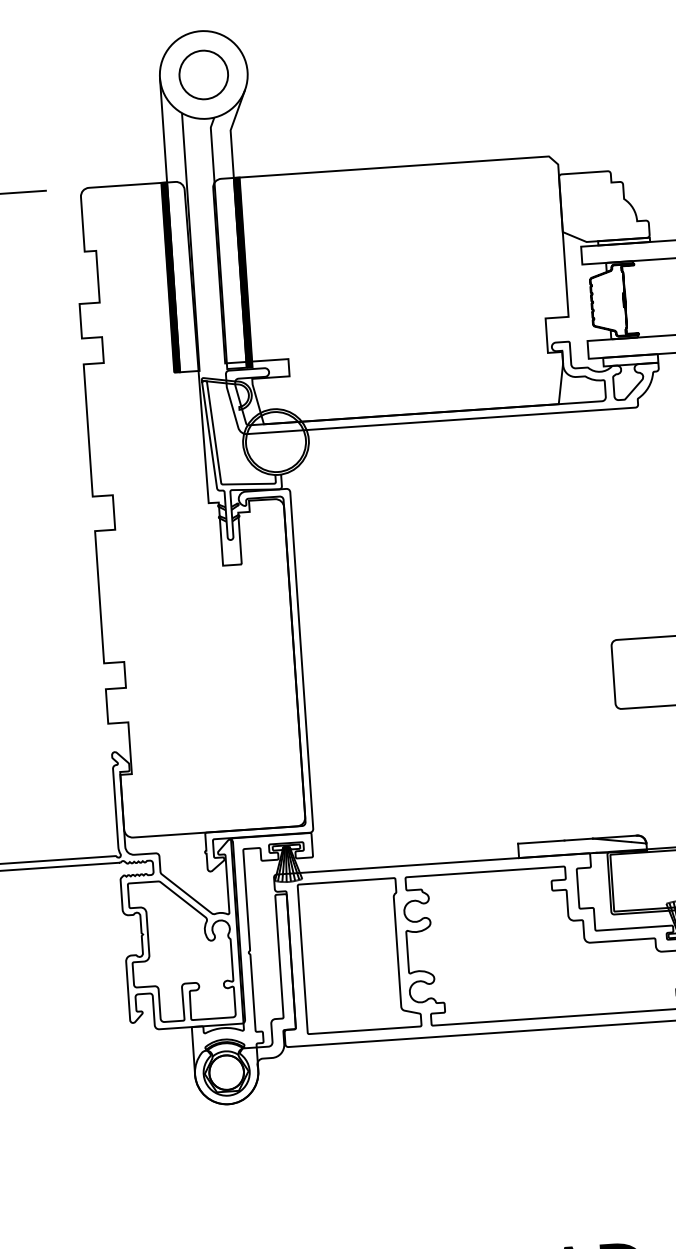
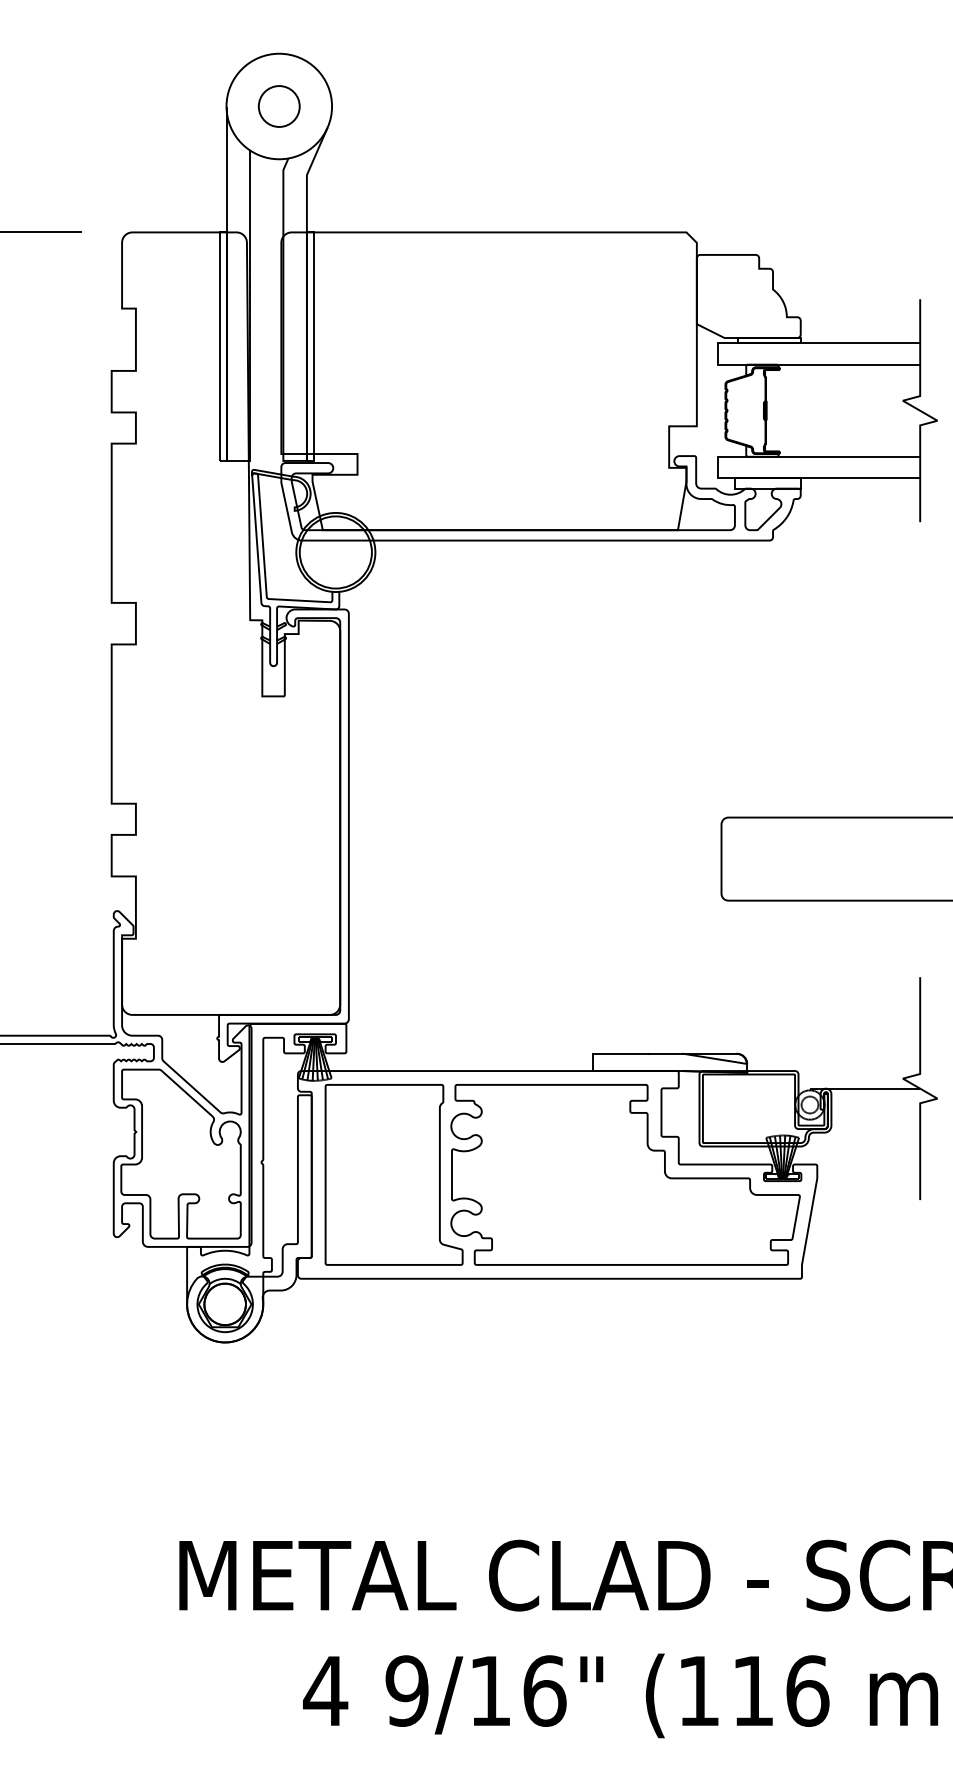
circle: (203, 74) -> (279, 106), size x0.7
hatch: (242, 272) -> (309, 346), removed
hatch: (170, 277) -> (222, 346), removed

